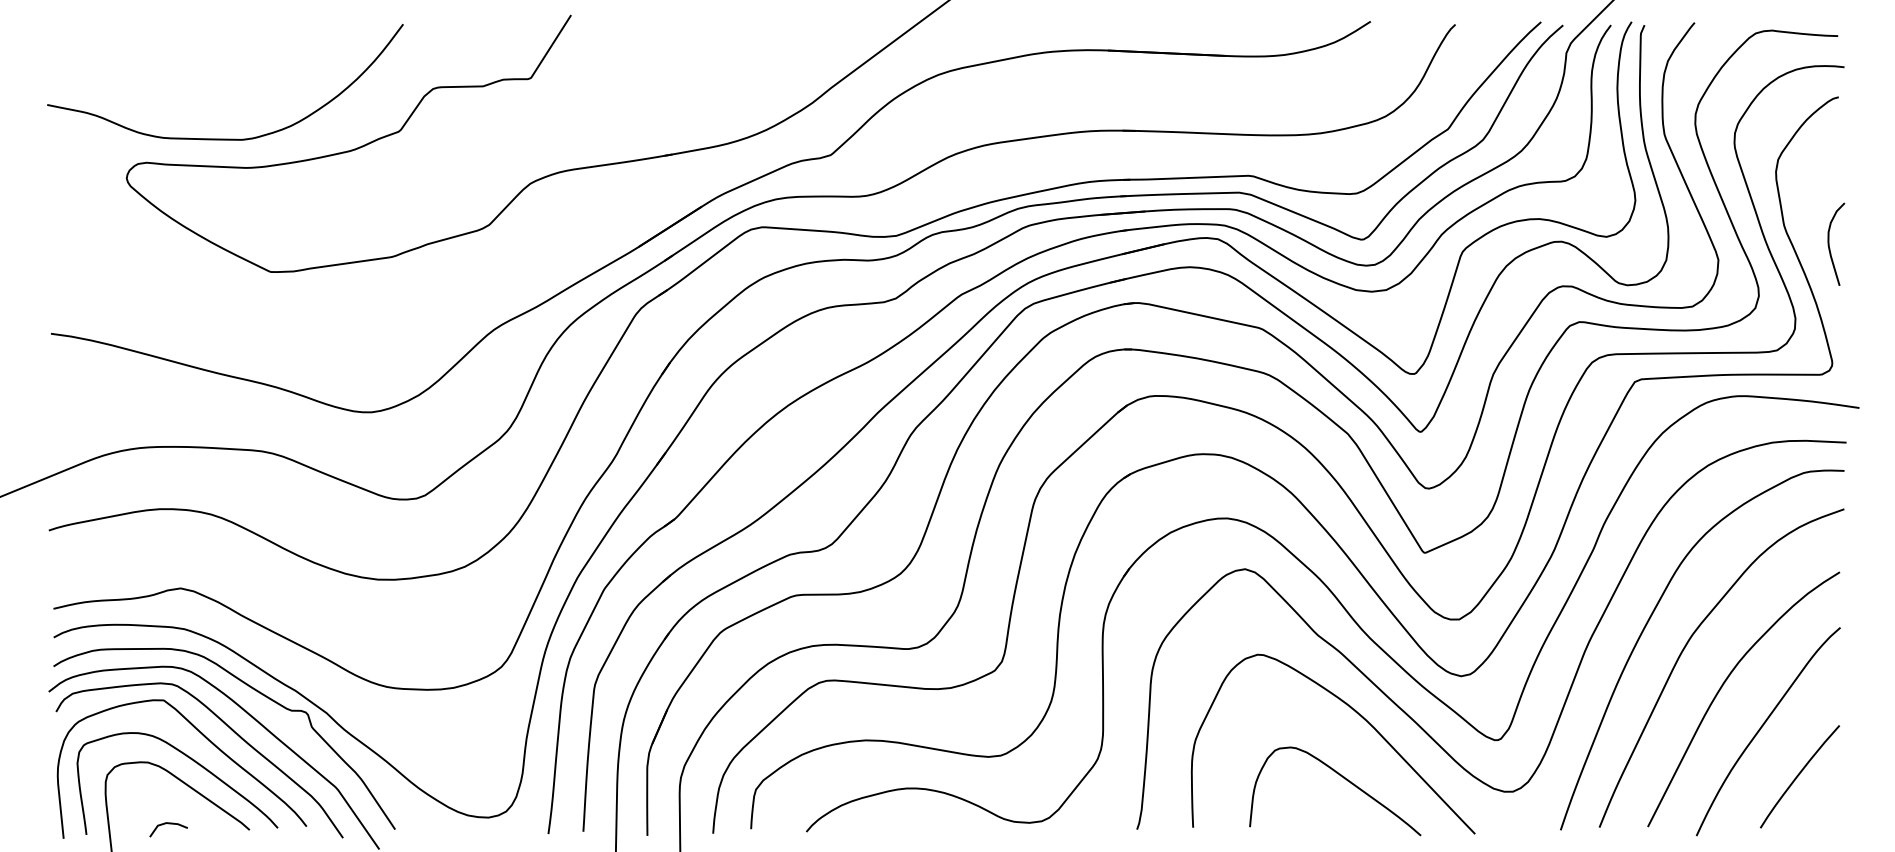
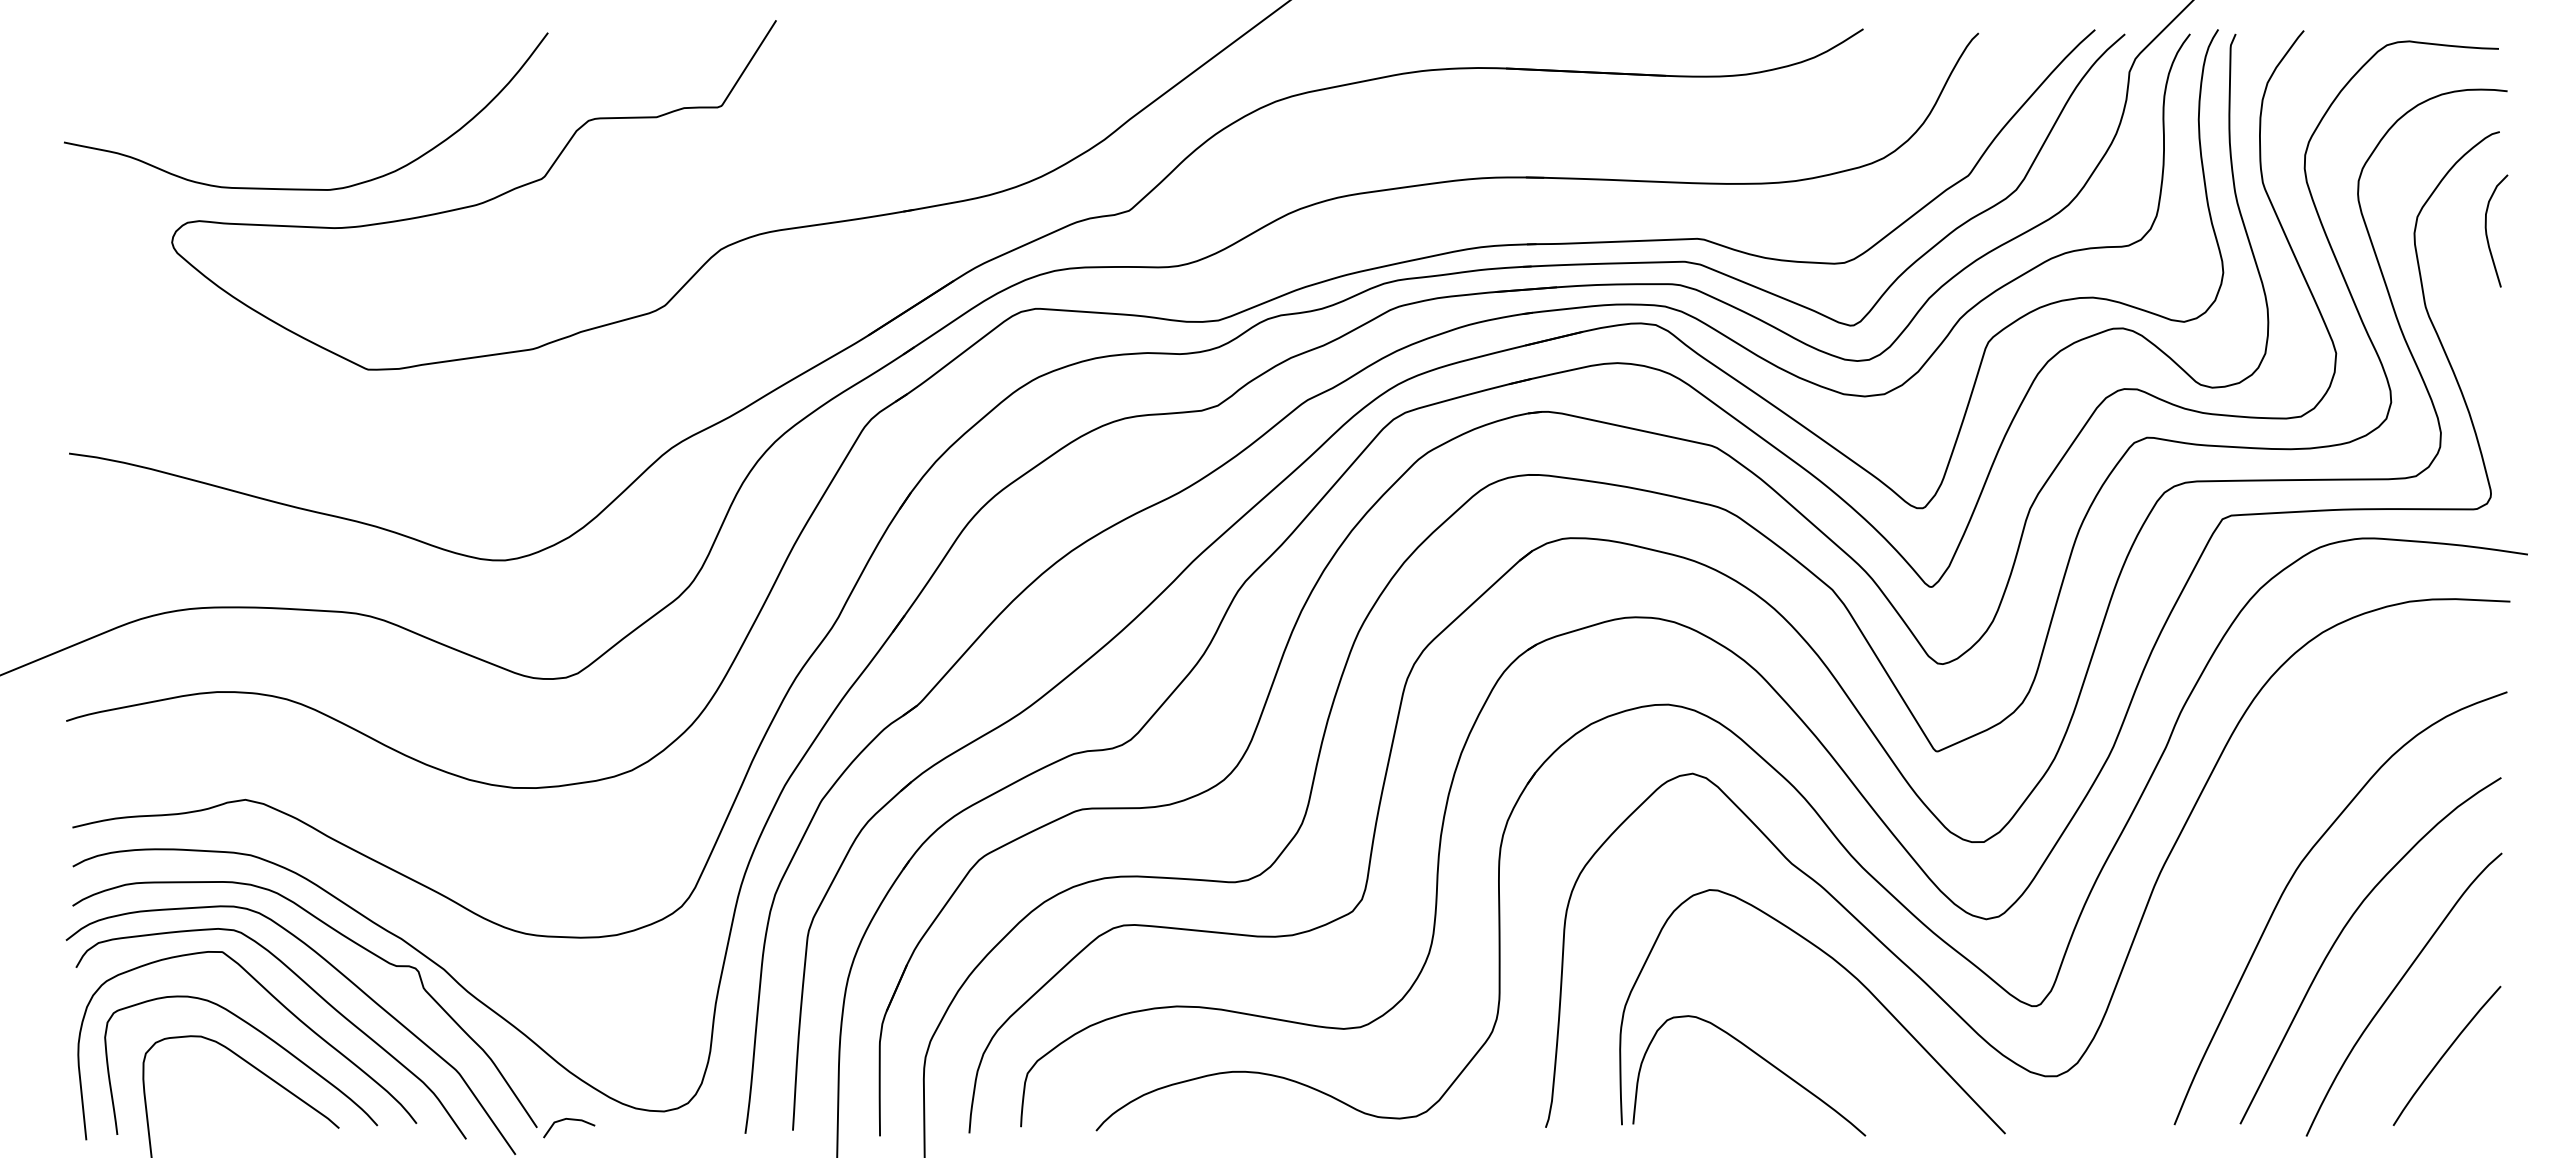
curve: (1829, 245) -> (2487, 232), moved
curve: (1648, 622) -> (2241, 845), removed
curve: (1345, 779) -> (1762, 1059), moved
line: (169, 824) -> (570, 1120), moved

